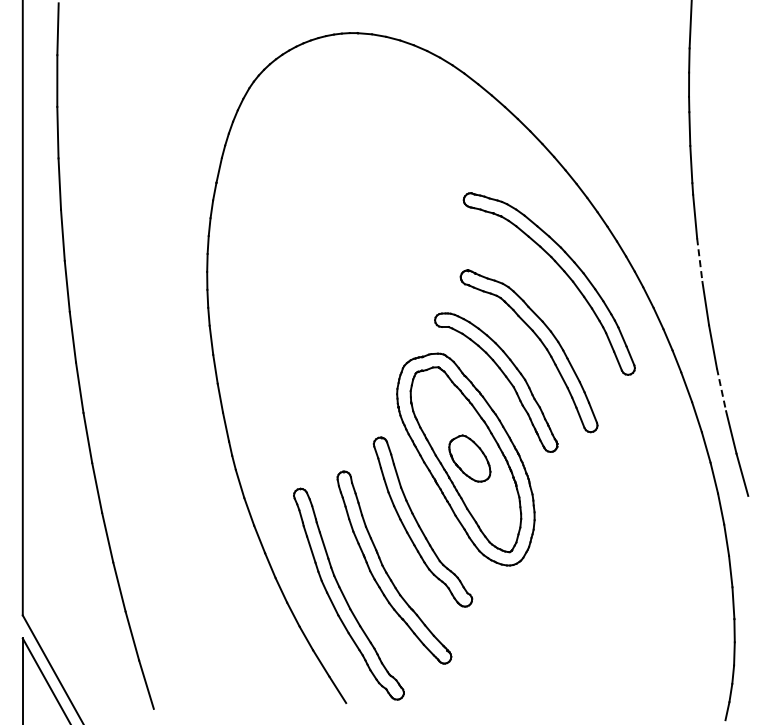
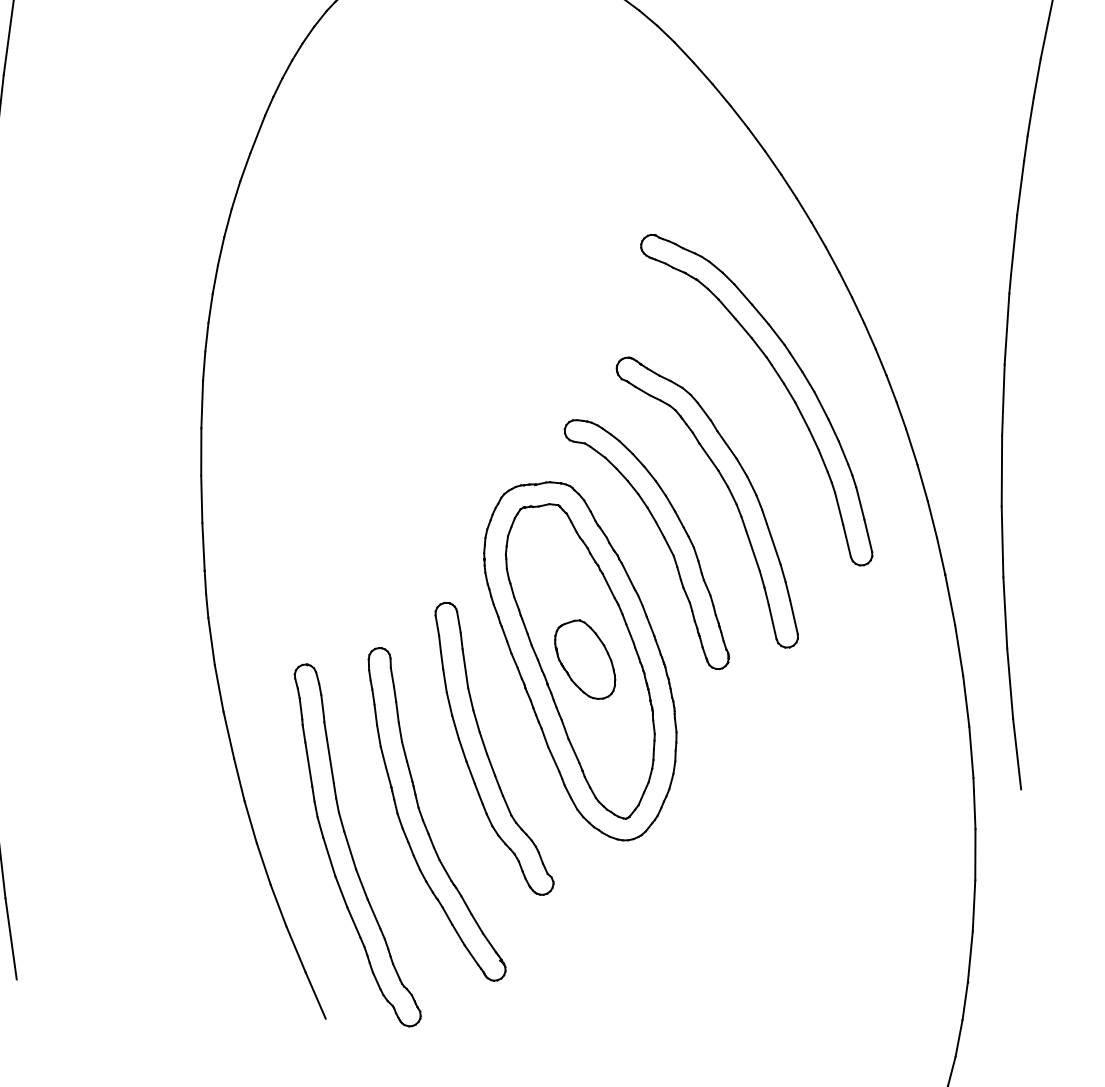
line: (699, 260) -> (1002, 400), dashed -> solid
line: (721, 389) -> (1005, 612), dashed -> solid

